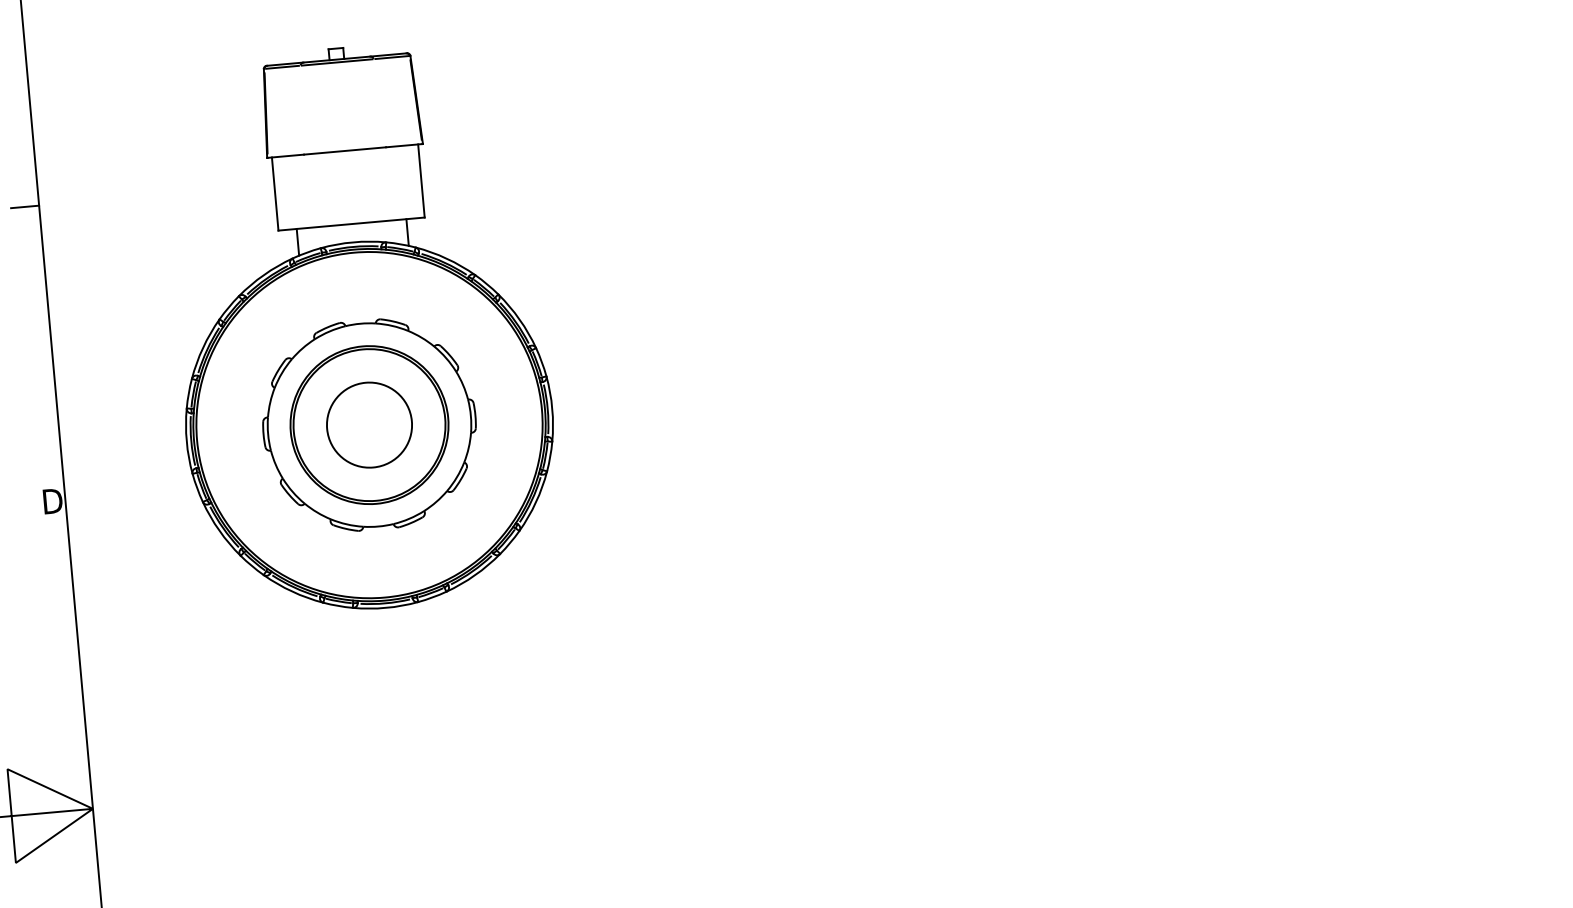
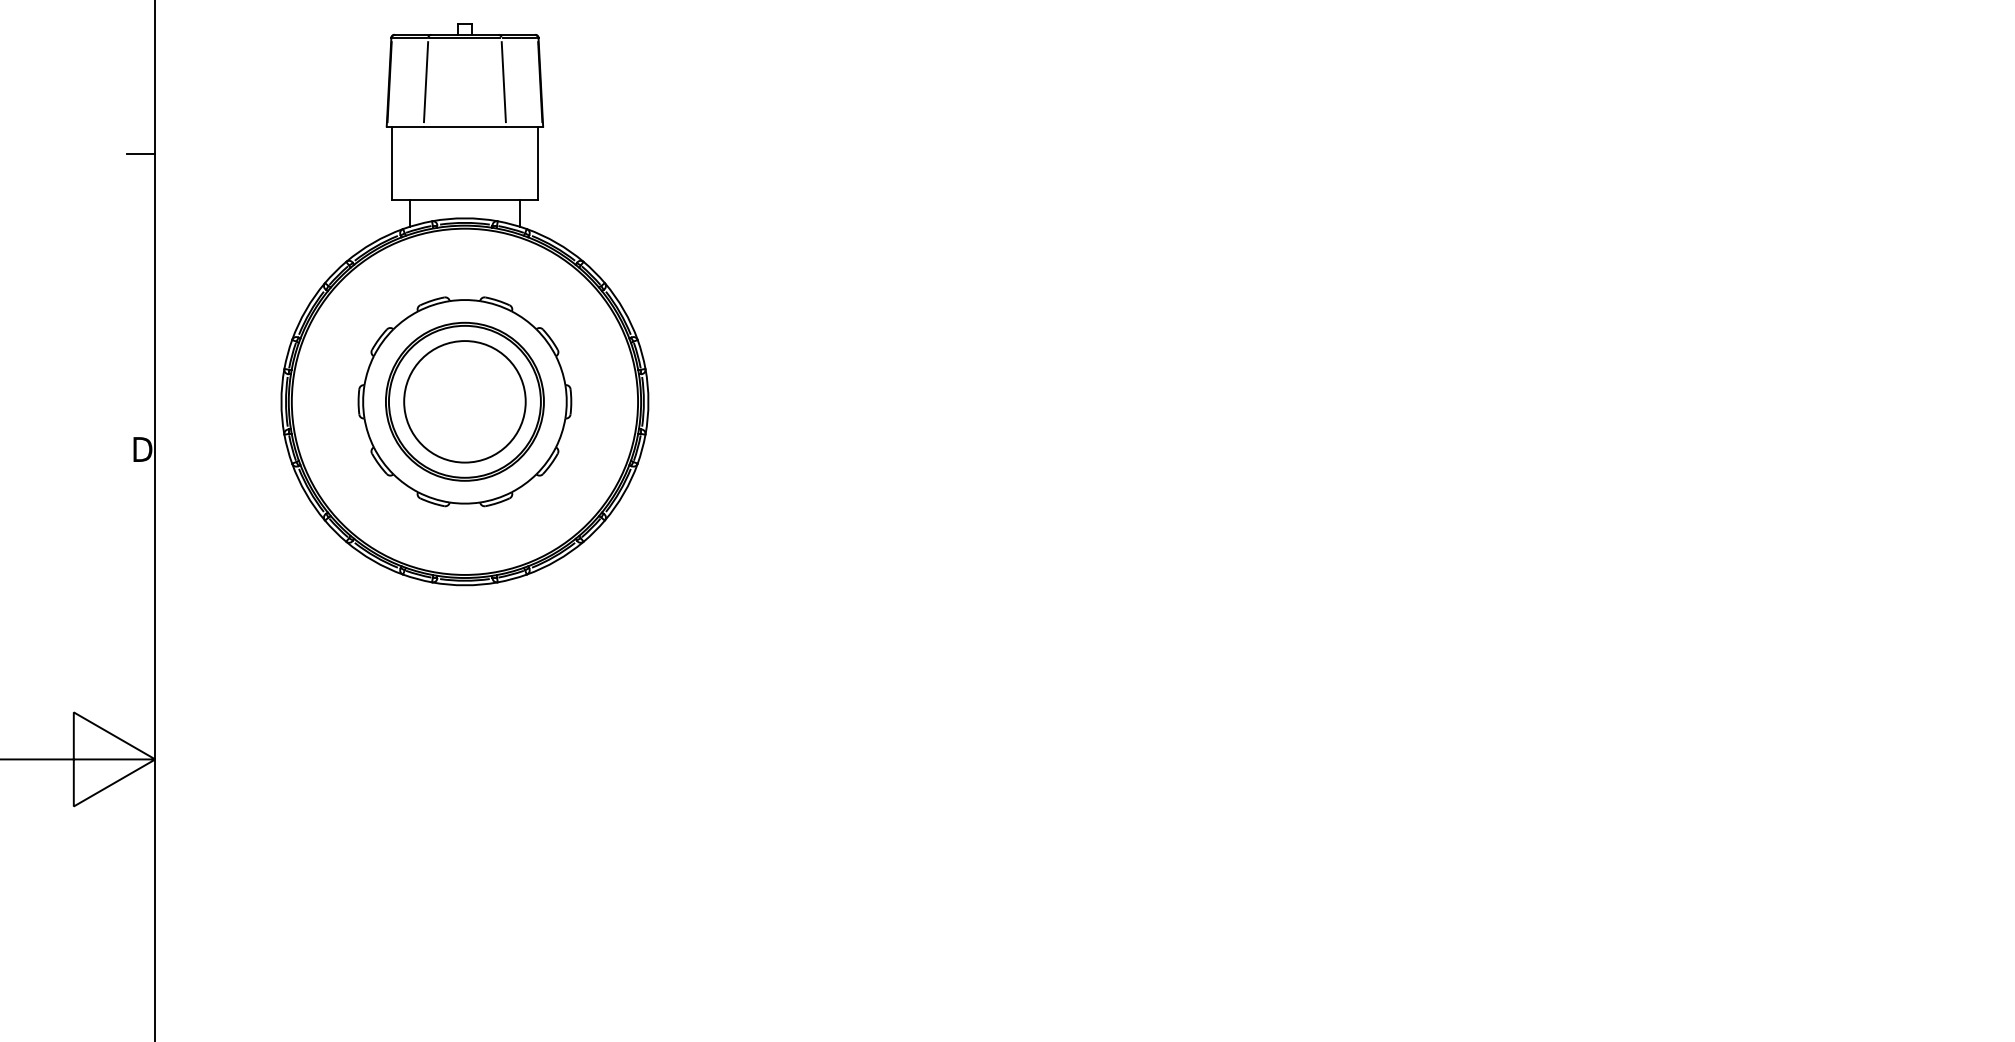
line: (379, 103) -> (503, 82), added
line: (301, 110) -> (425, 82), added
circle: (369, 424) -> (464, 401), size x1.43

